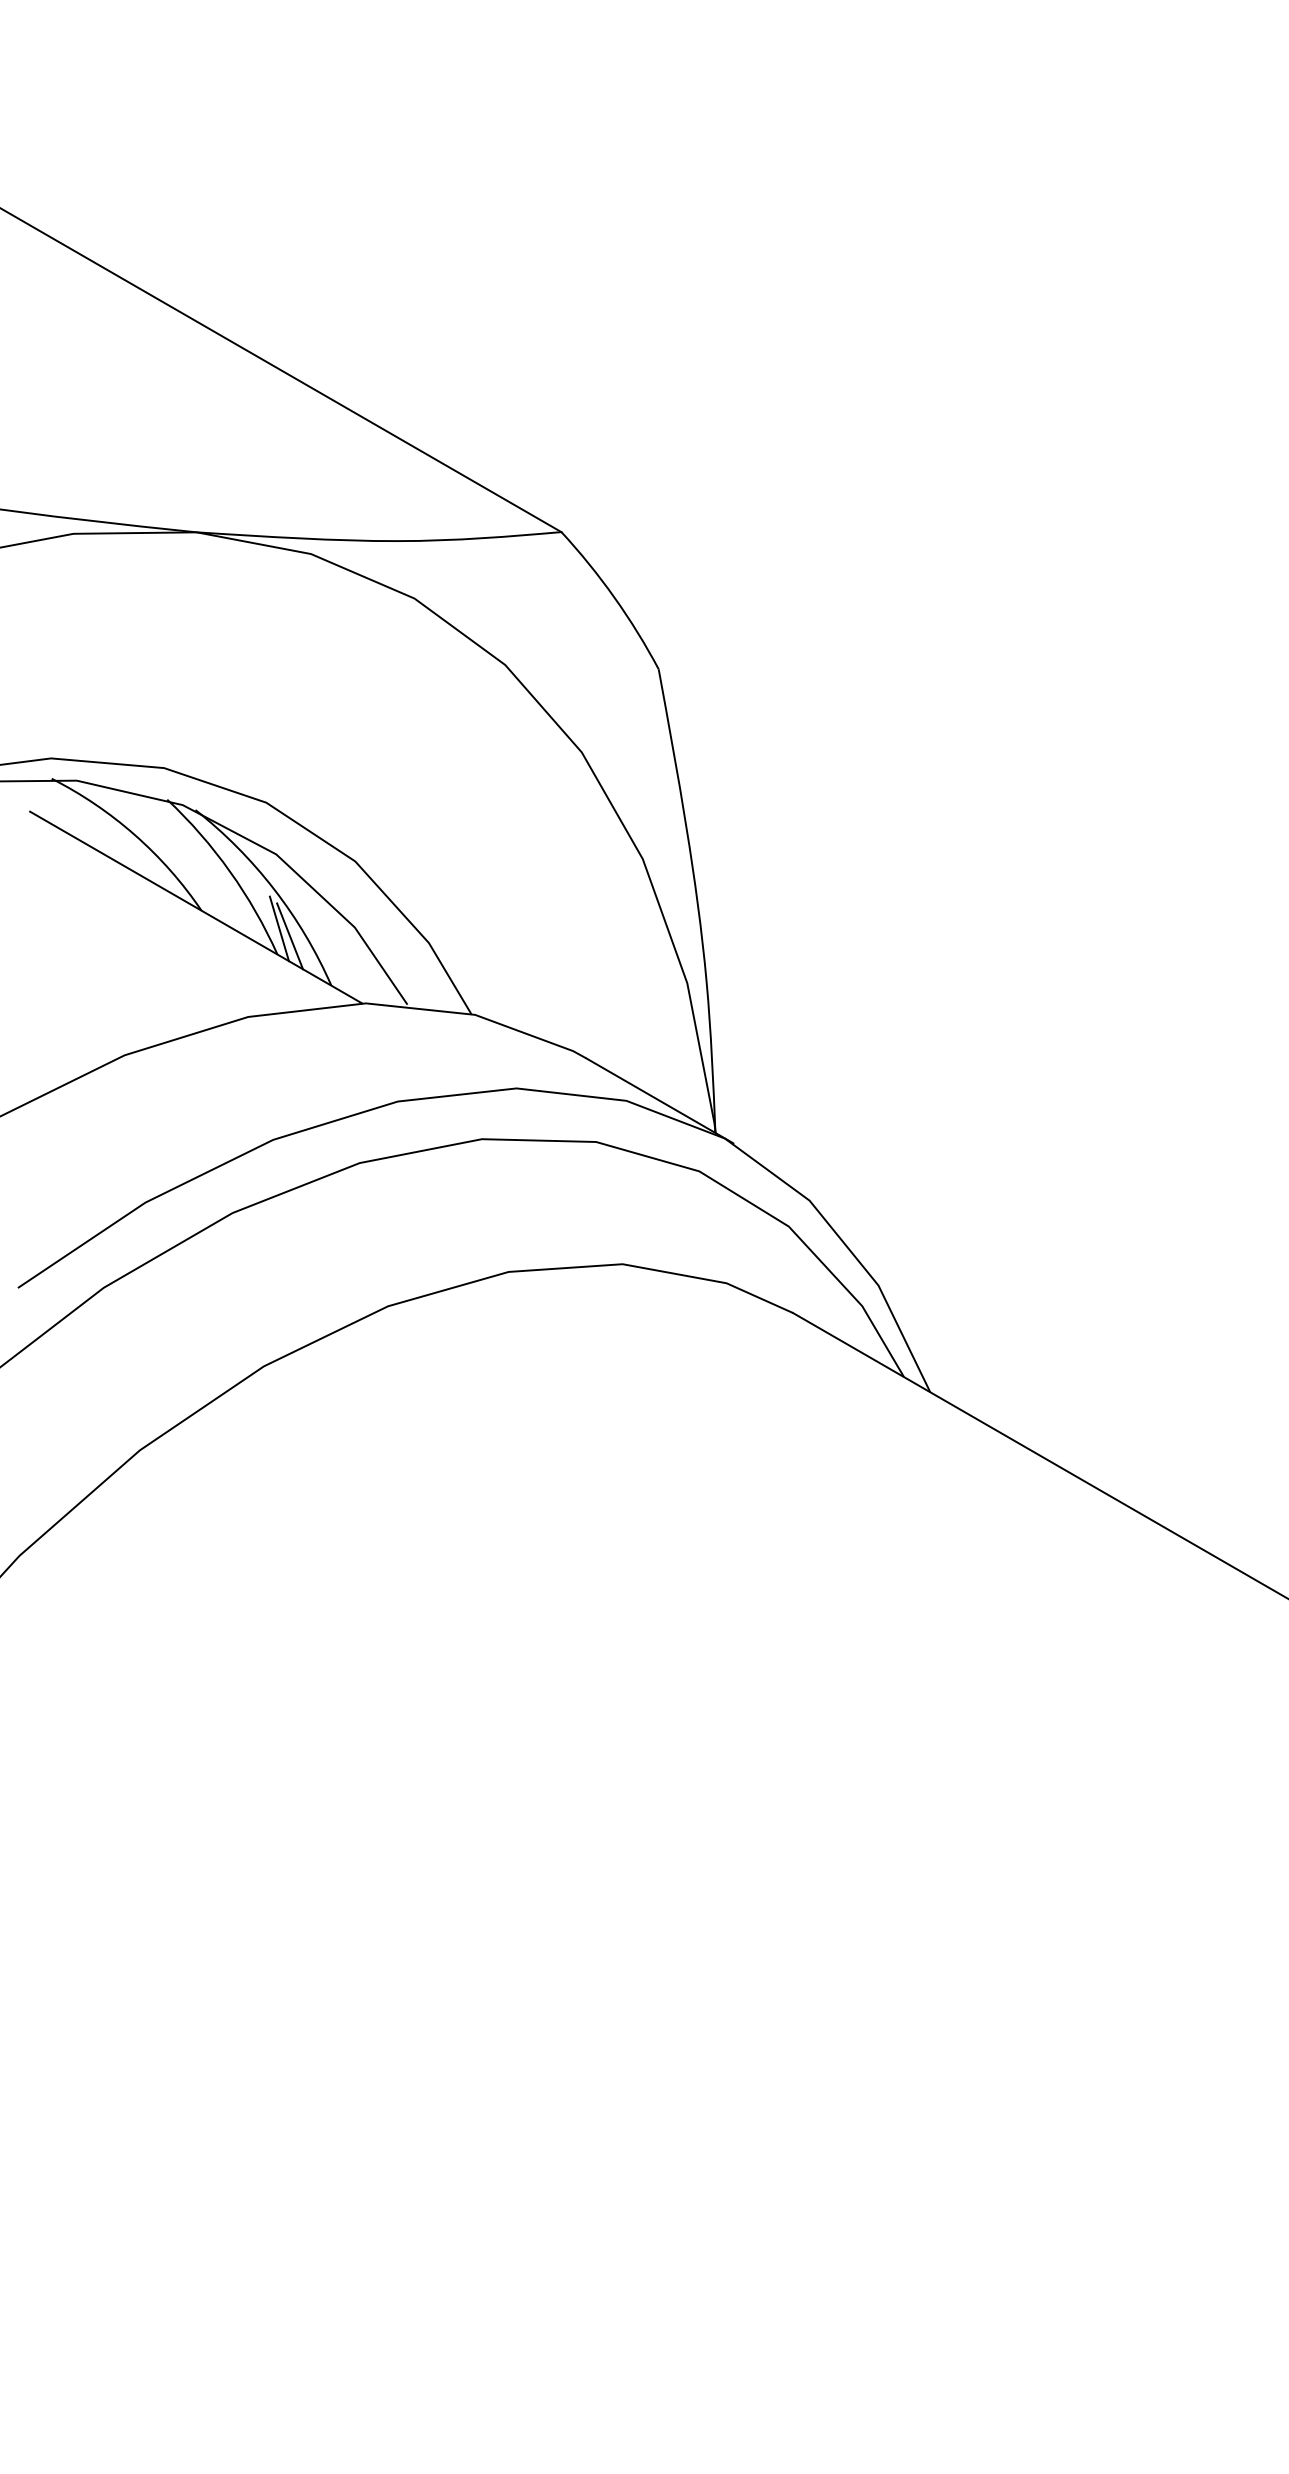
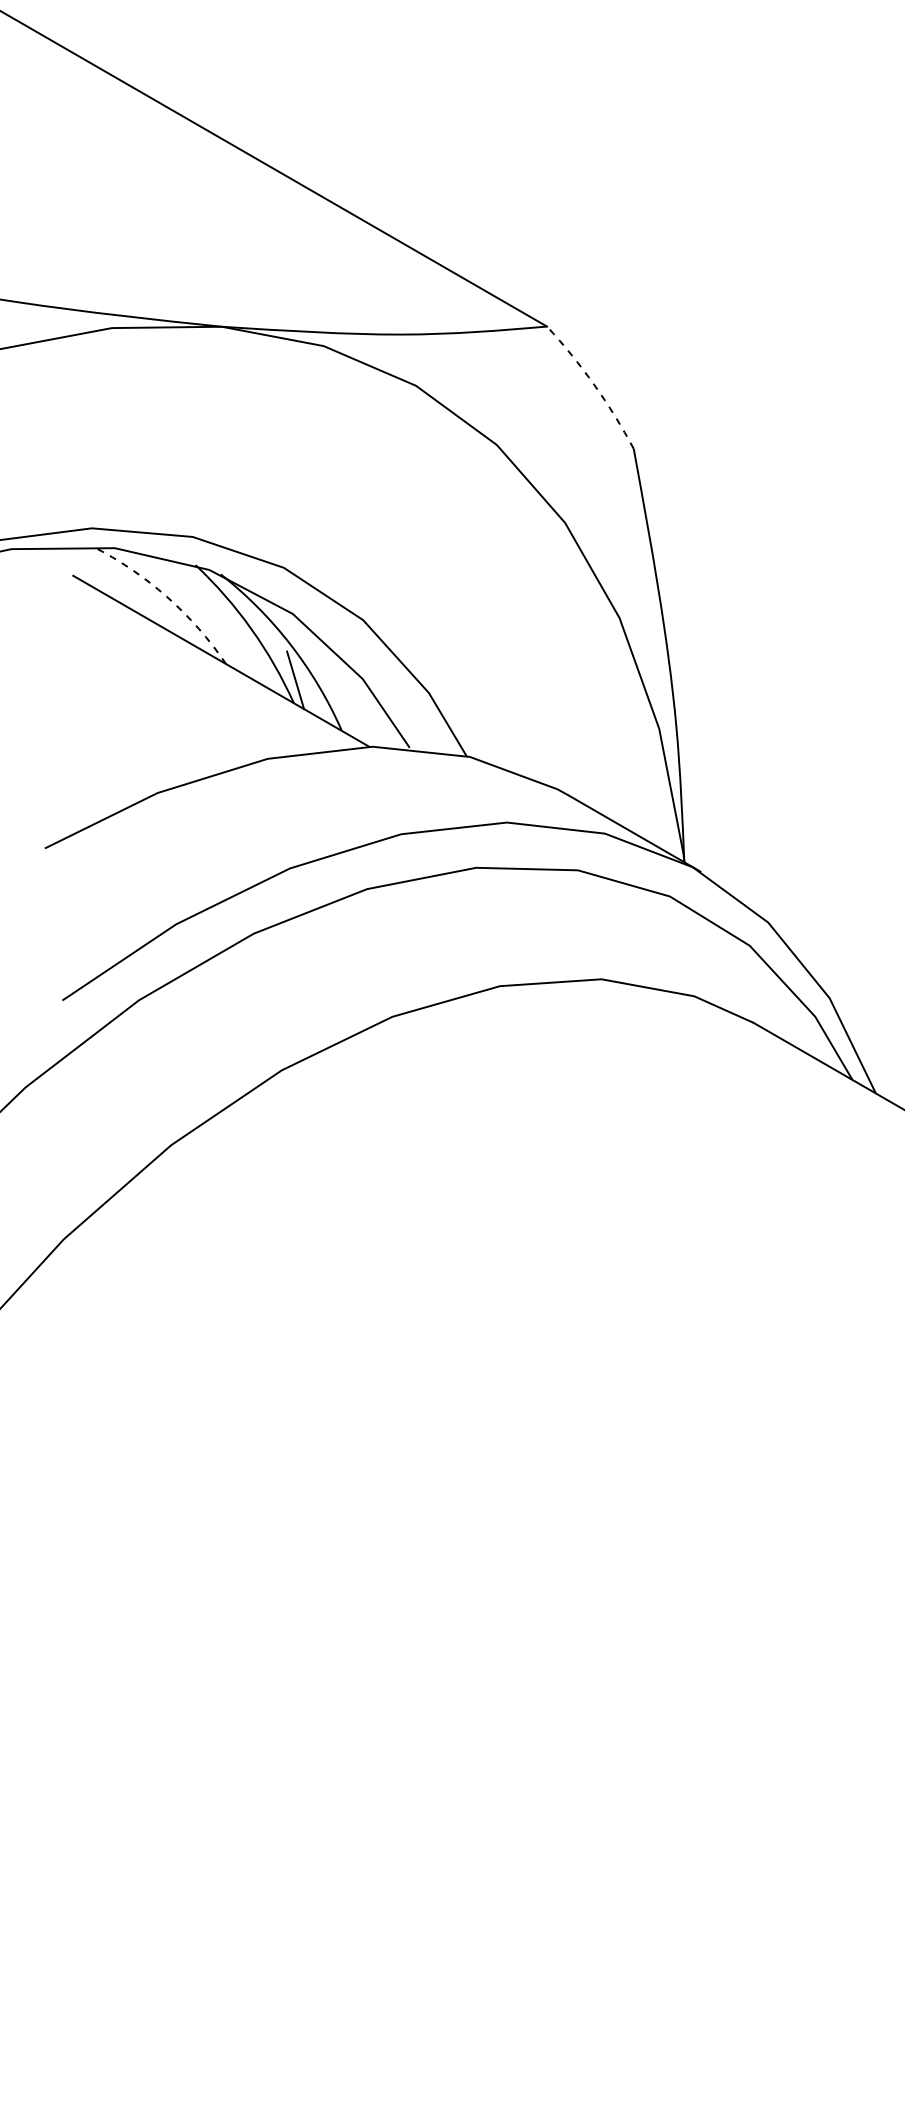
arc: (614, 597) -> (594, 384), solid -> dashed
arc: (135, 835) -> (167, 597), solid -> dashed
line: (290, 936) -> (305, 687), removed

